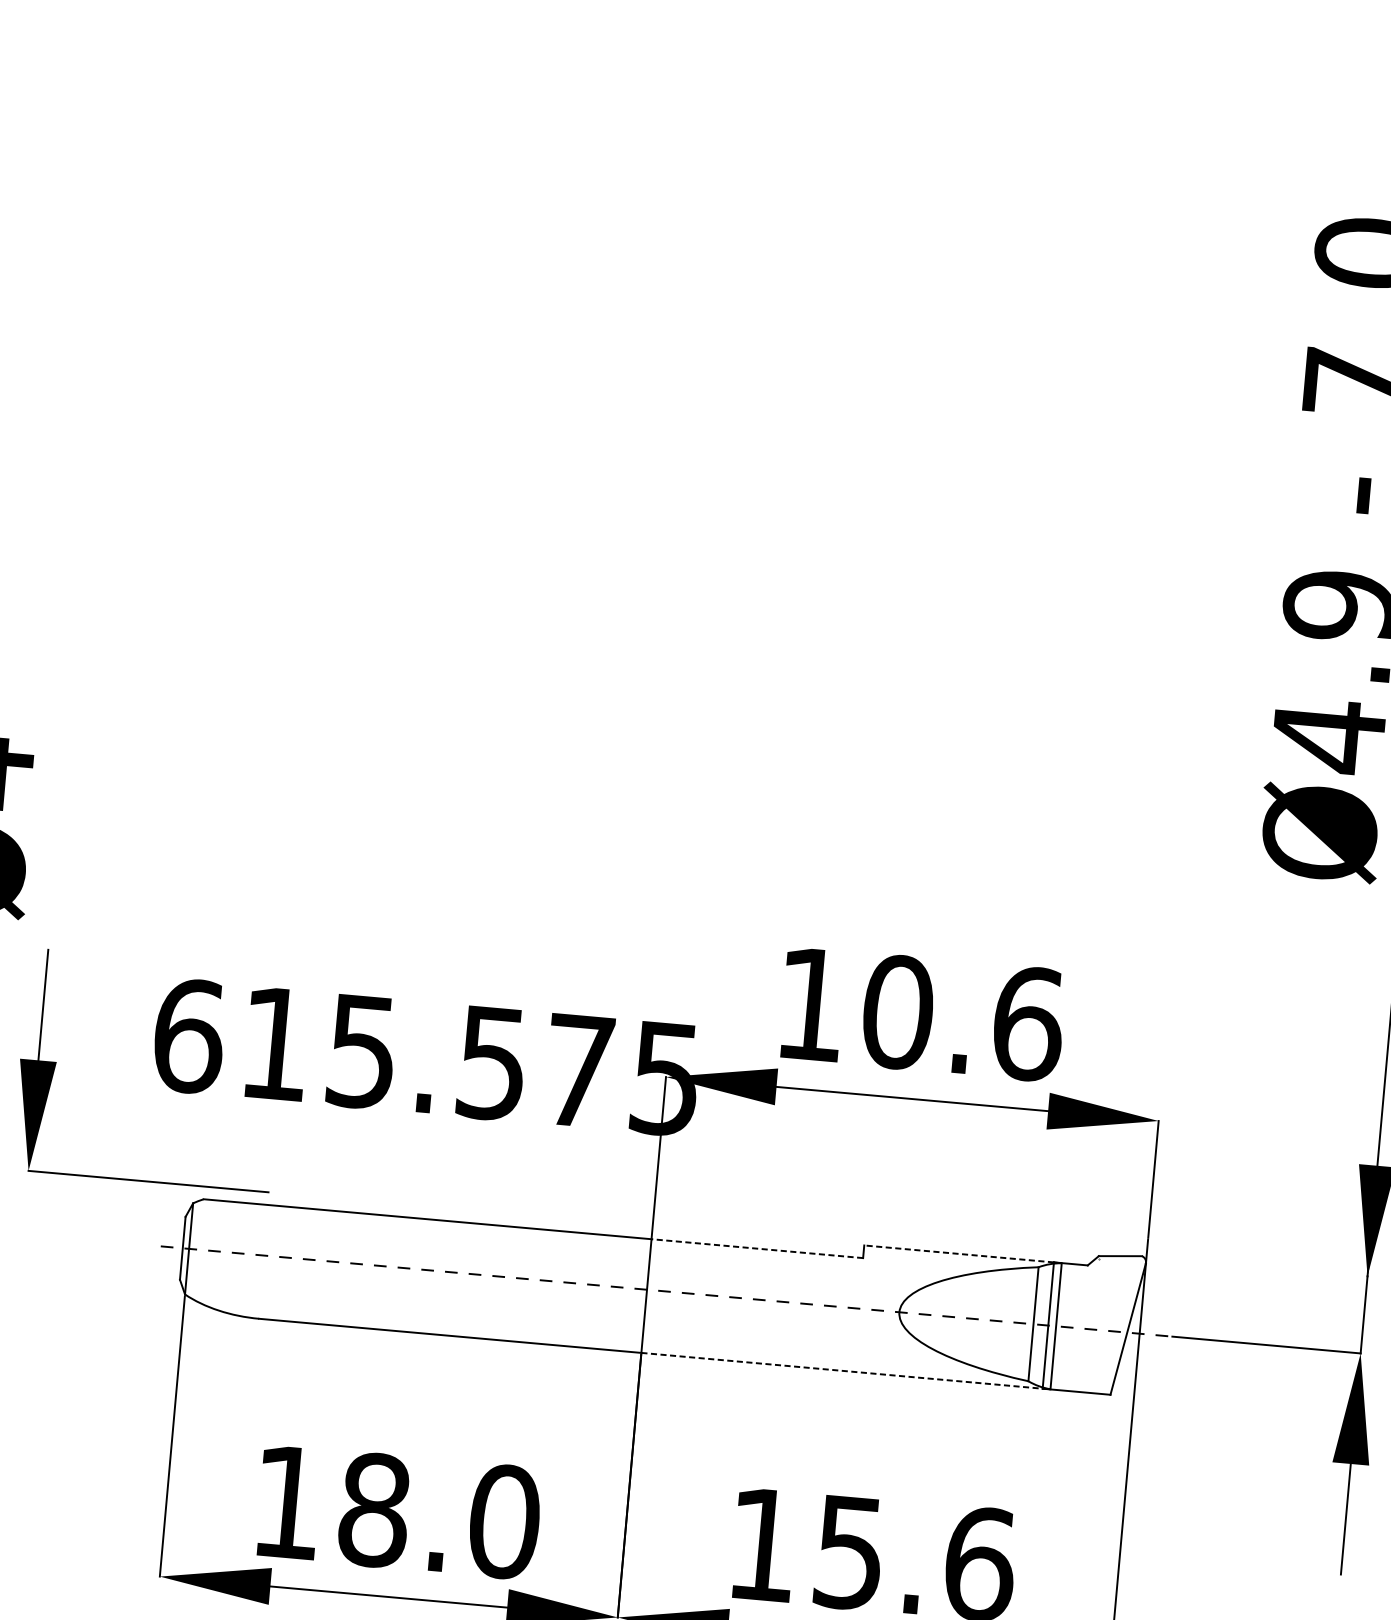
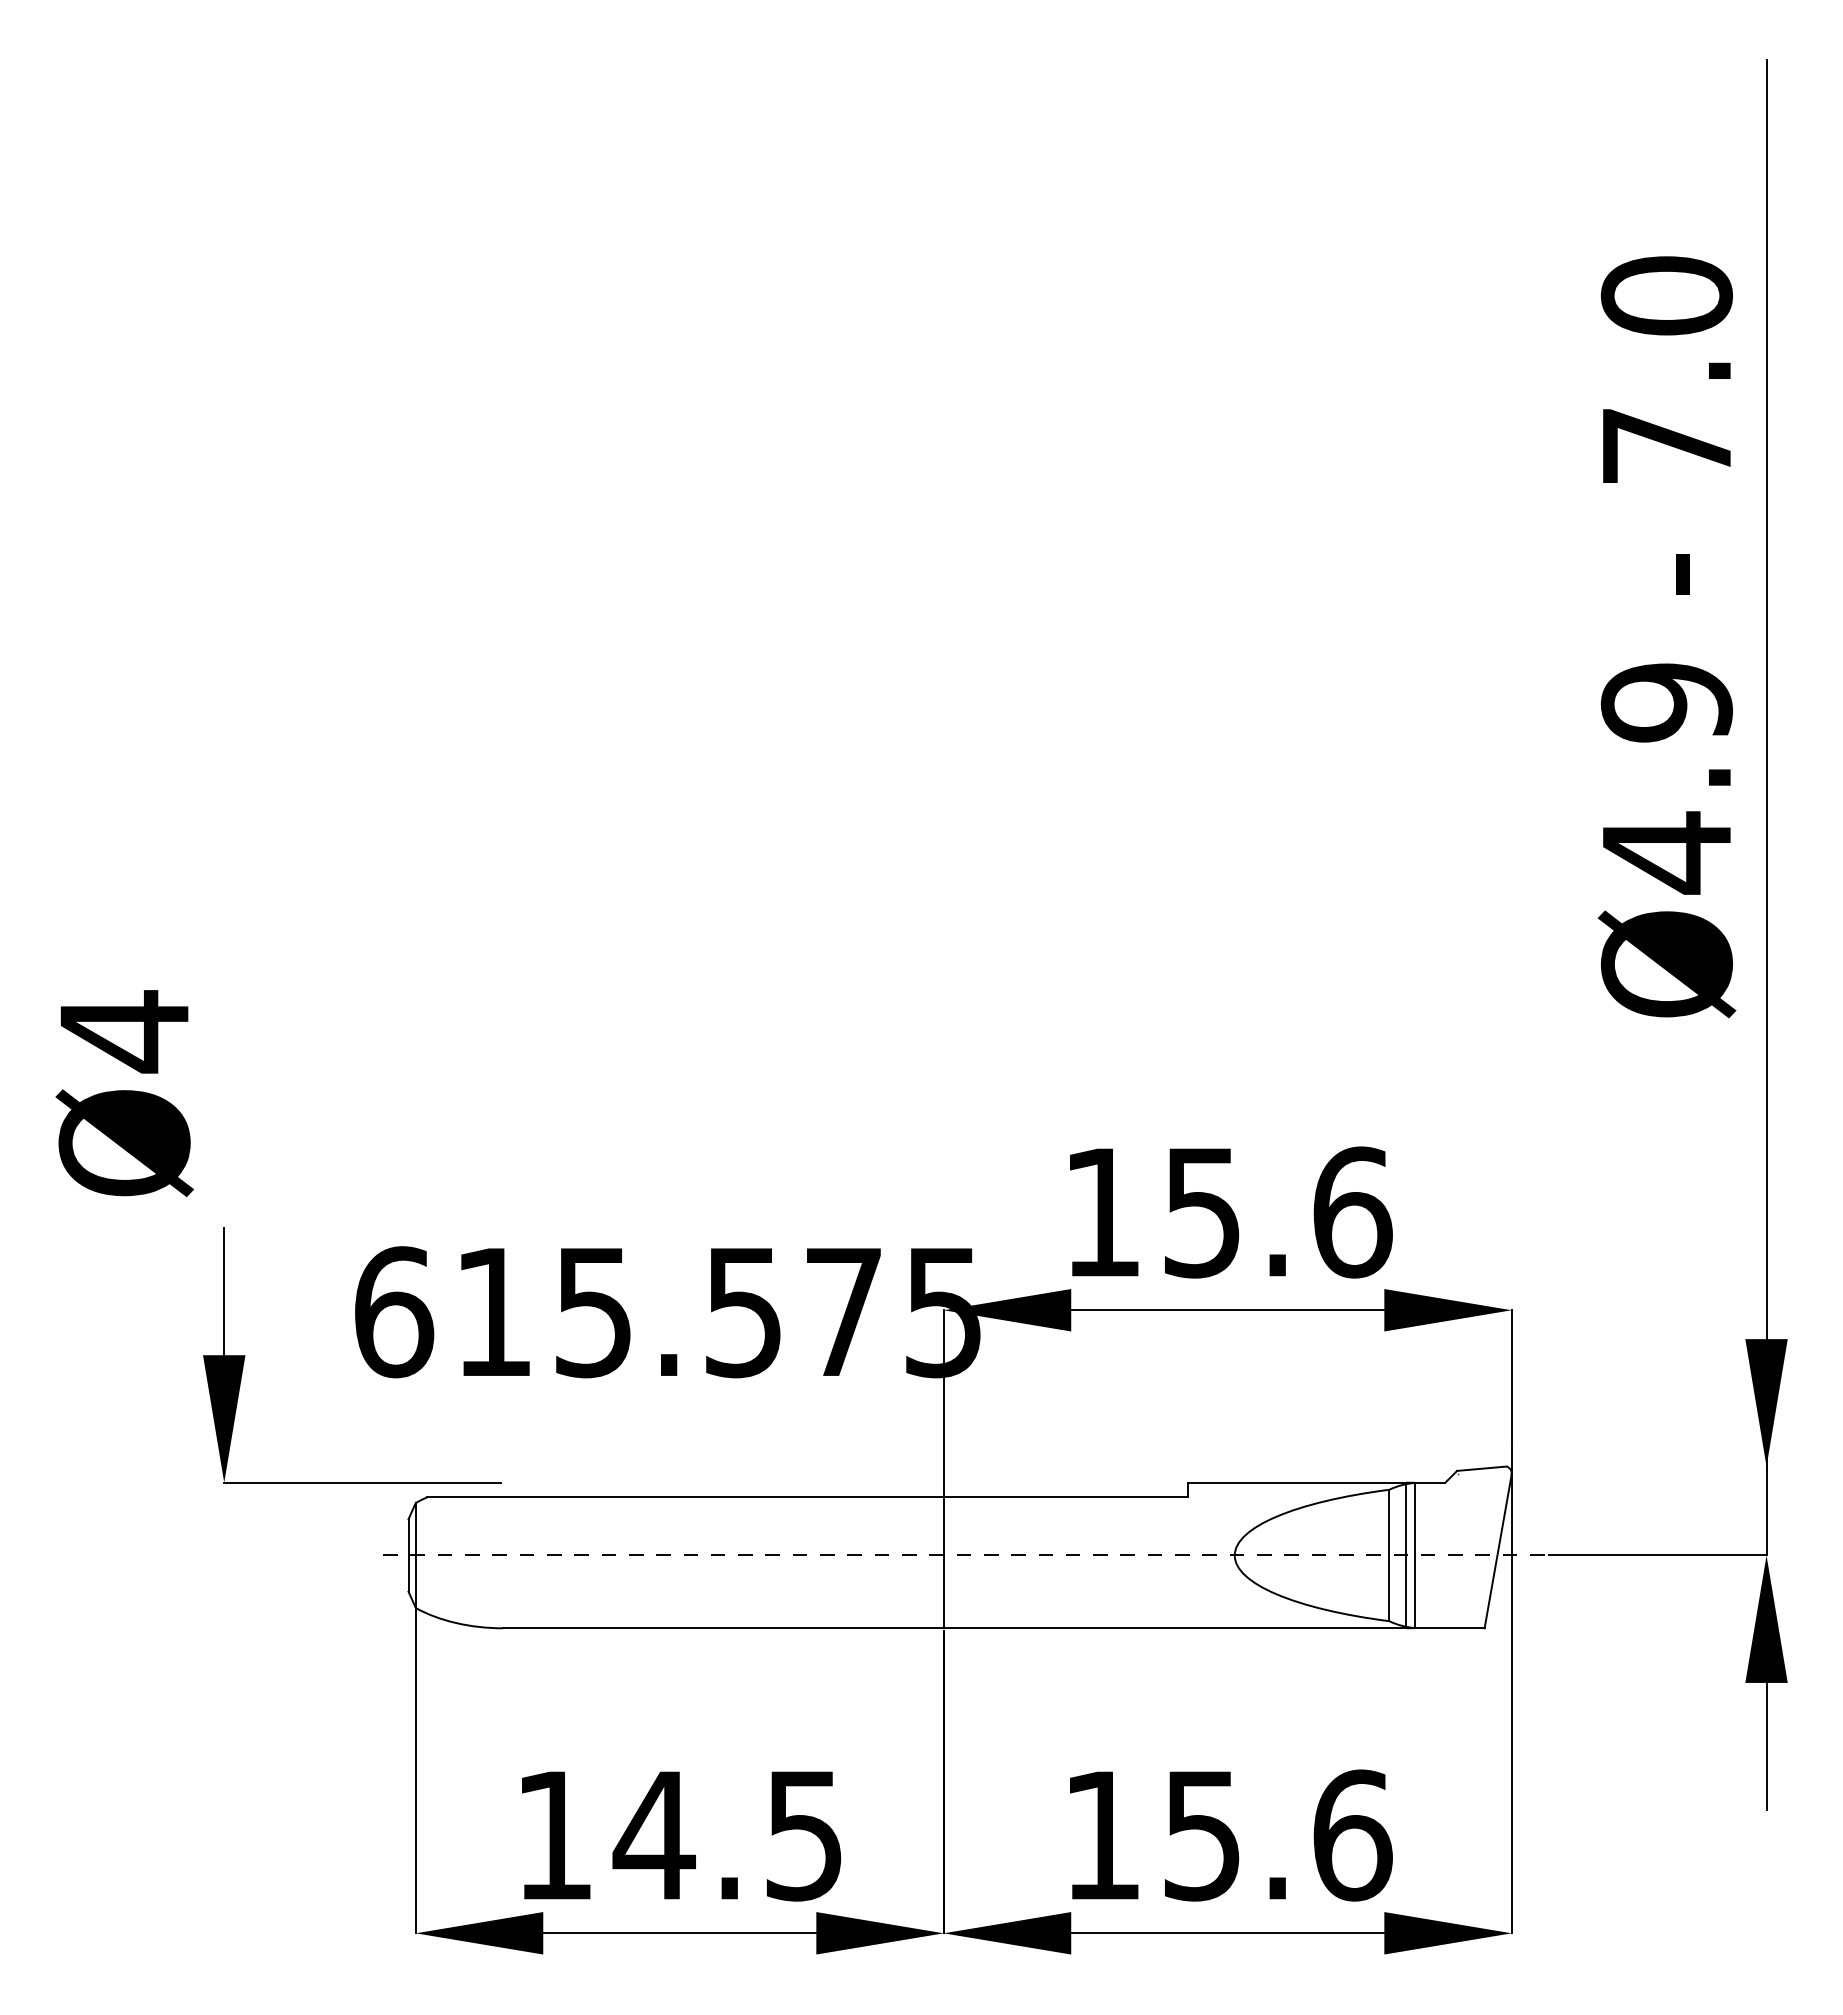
text: (897, 1012) -> (1202, 1212), 10.6 -> 15.6
line: (757, 1248) -> (1065, 1497), dashed -> solid
line: (958, 1253) -> (1296, 1482), dashed -> solid
line: (842, 1371) -> (1175, 1628), dashed -> solid
text: (438, 1515) -> (728, 1835), 18.0 -> 14.5

